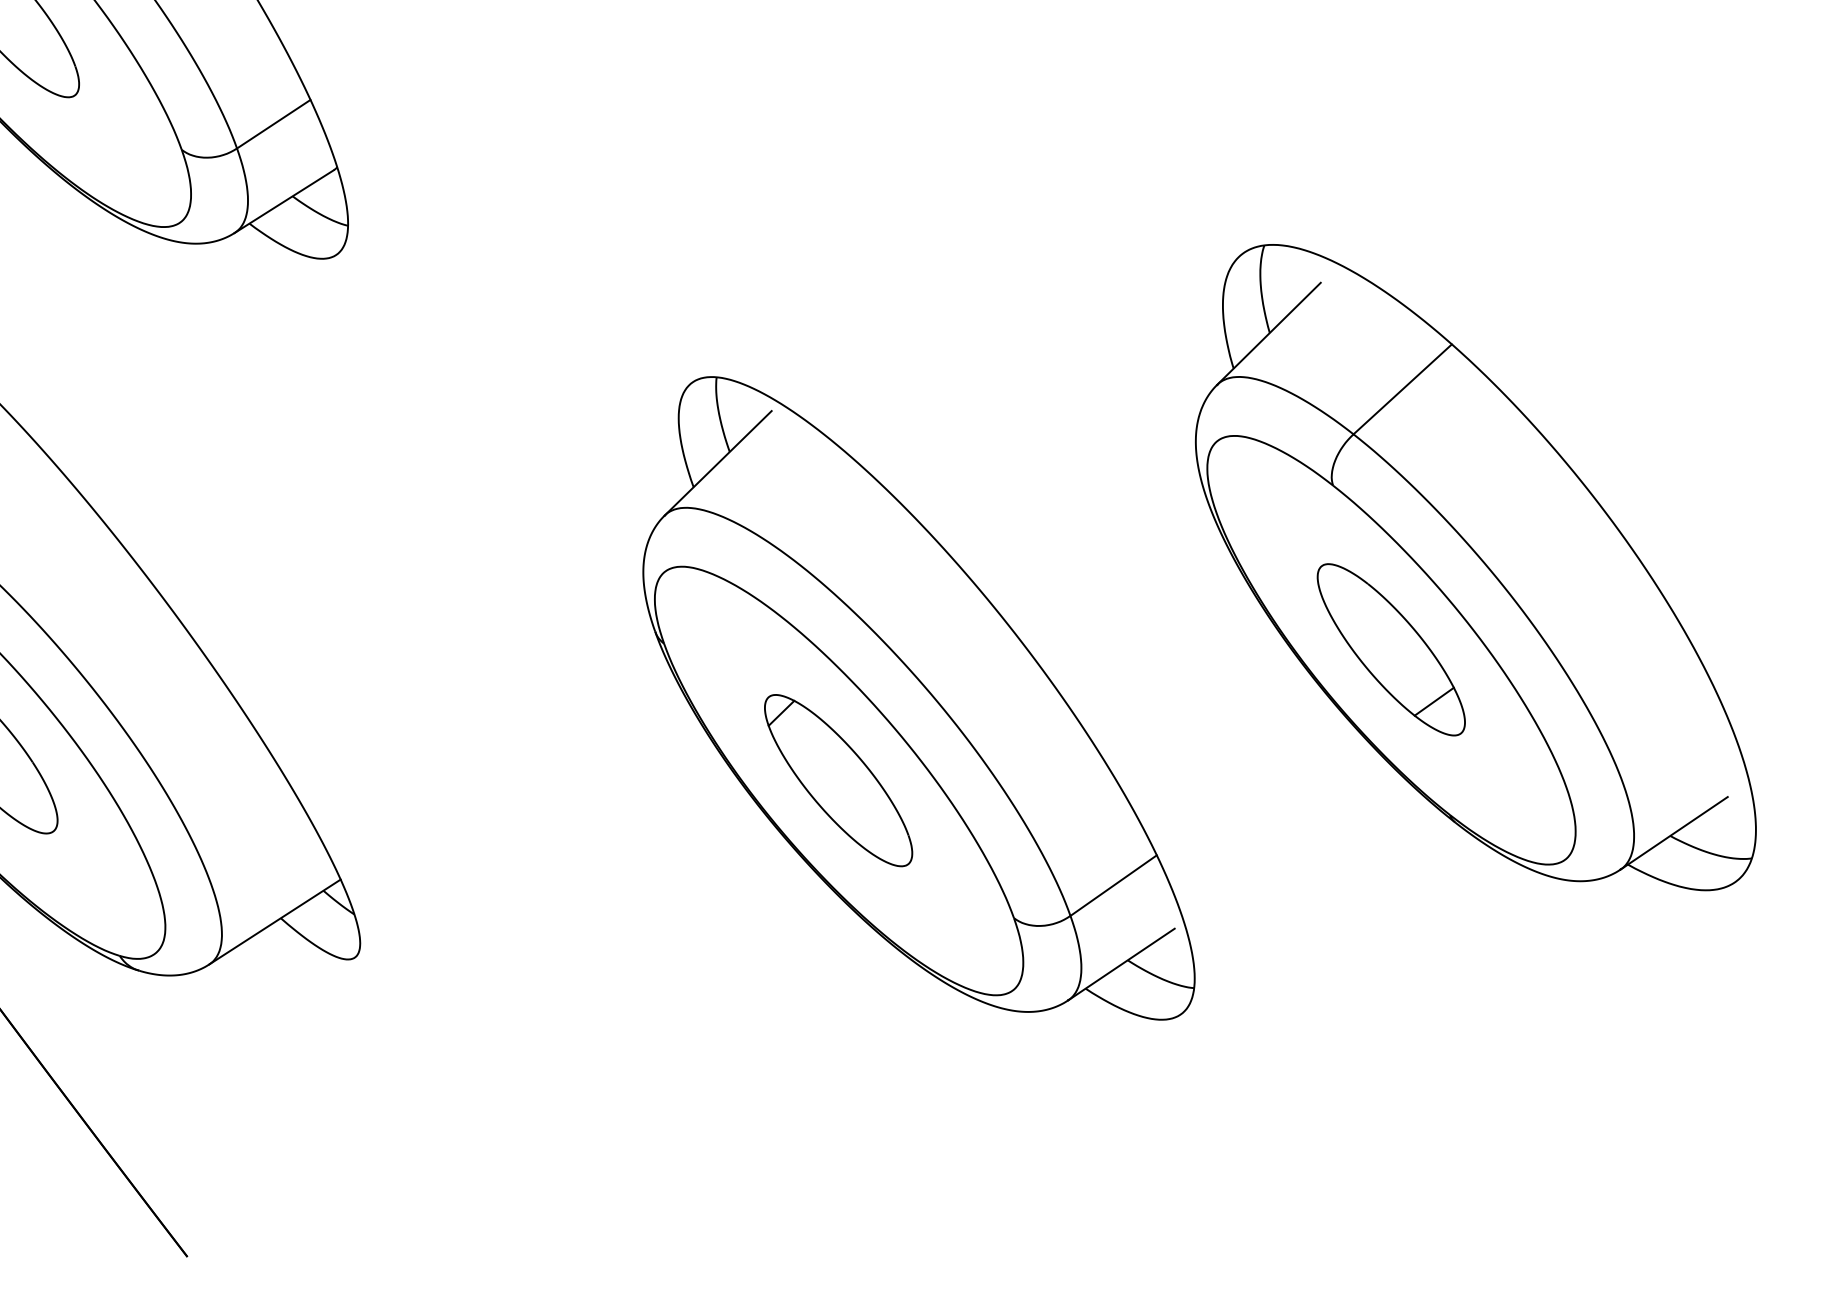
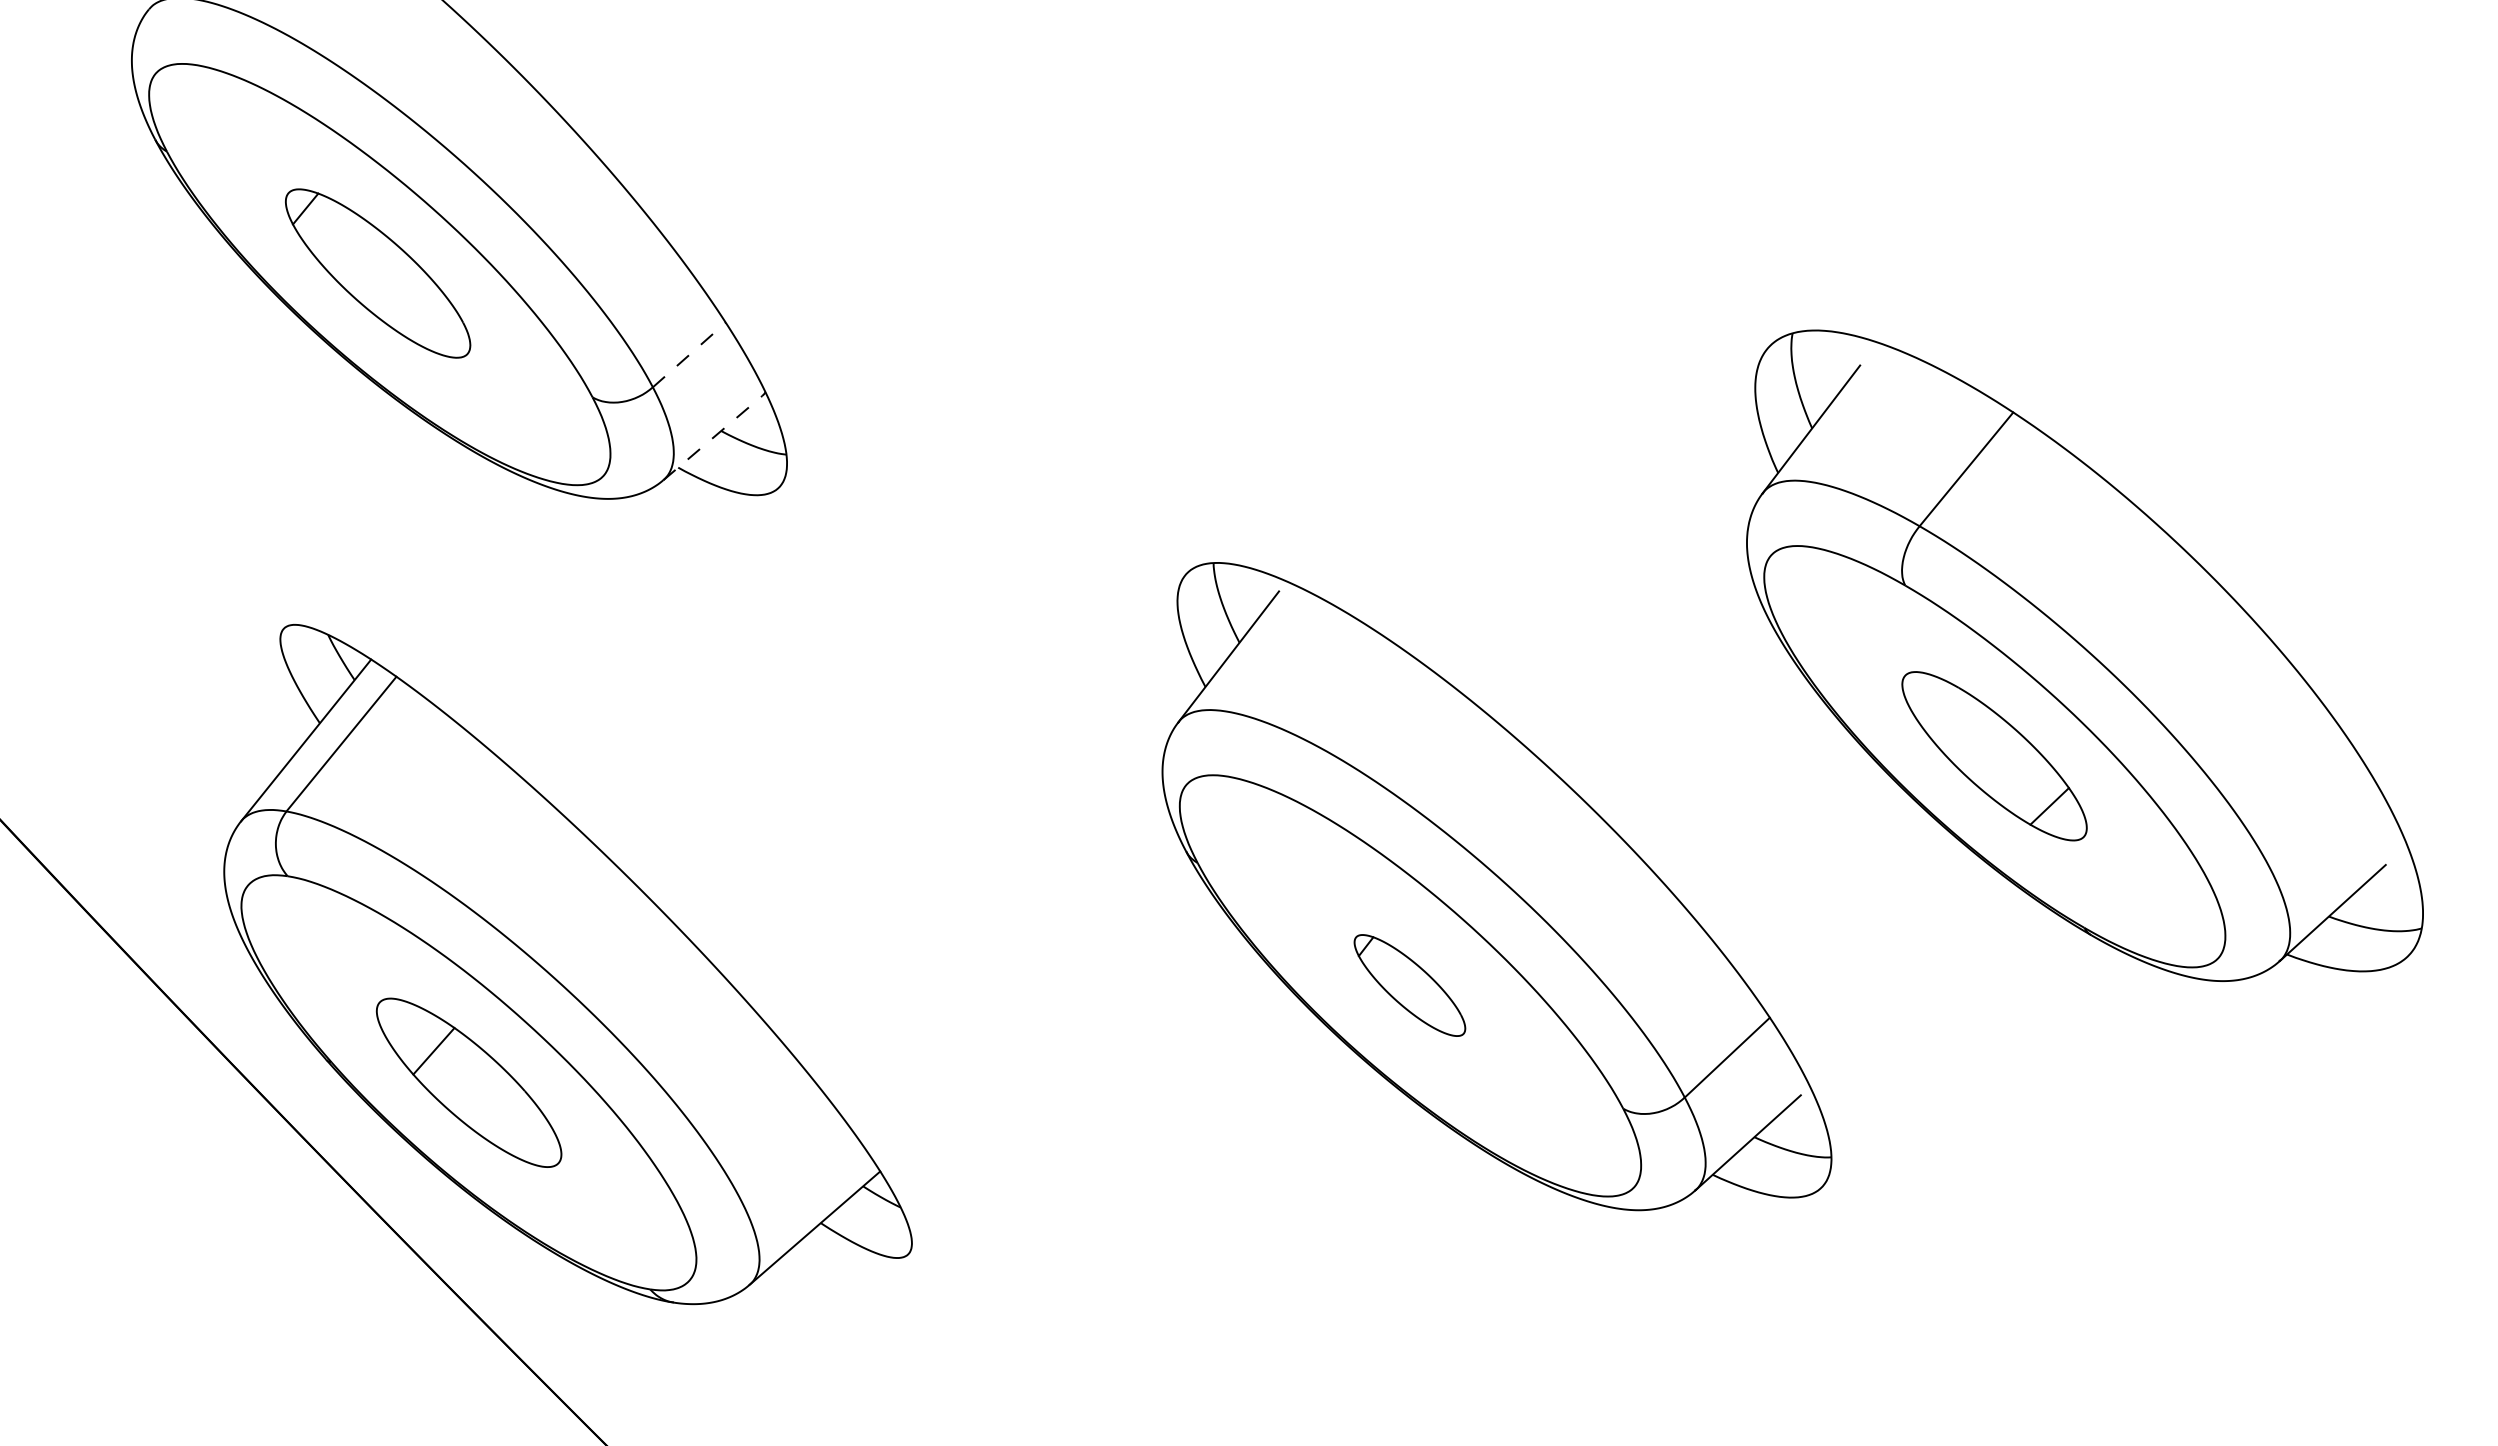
line: (273, 124) -> (689, 355), solid -> dashed
line: (283, 201) -> (712, 438), solid -> dashed
part: (838, 780) -> (1409, 985), size x0.6

